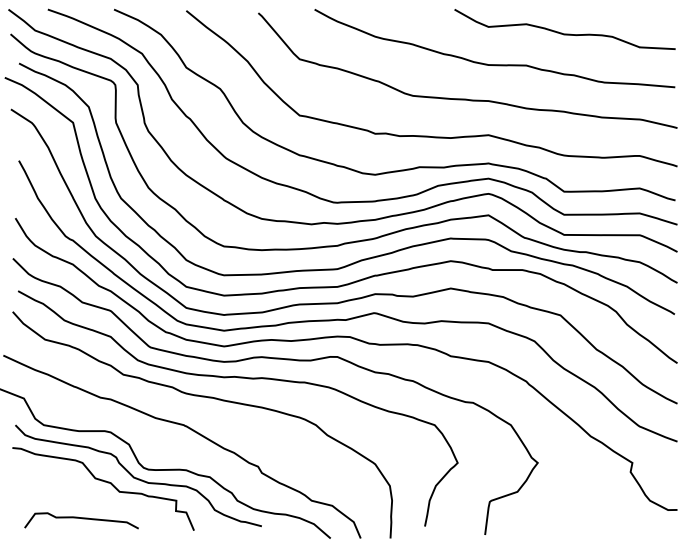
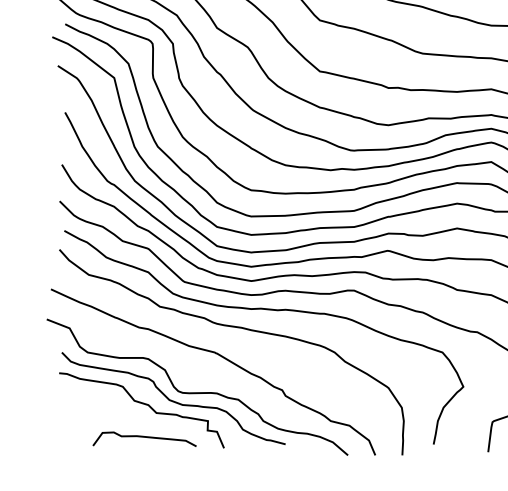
curve: (82, 519) -> (145, 438), moved

